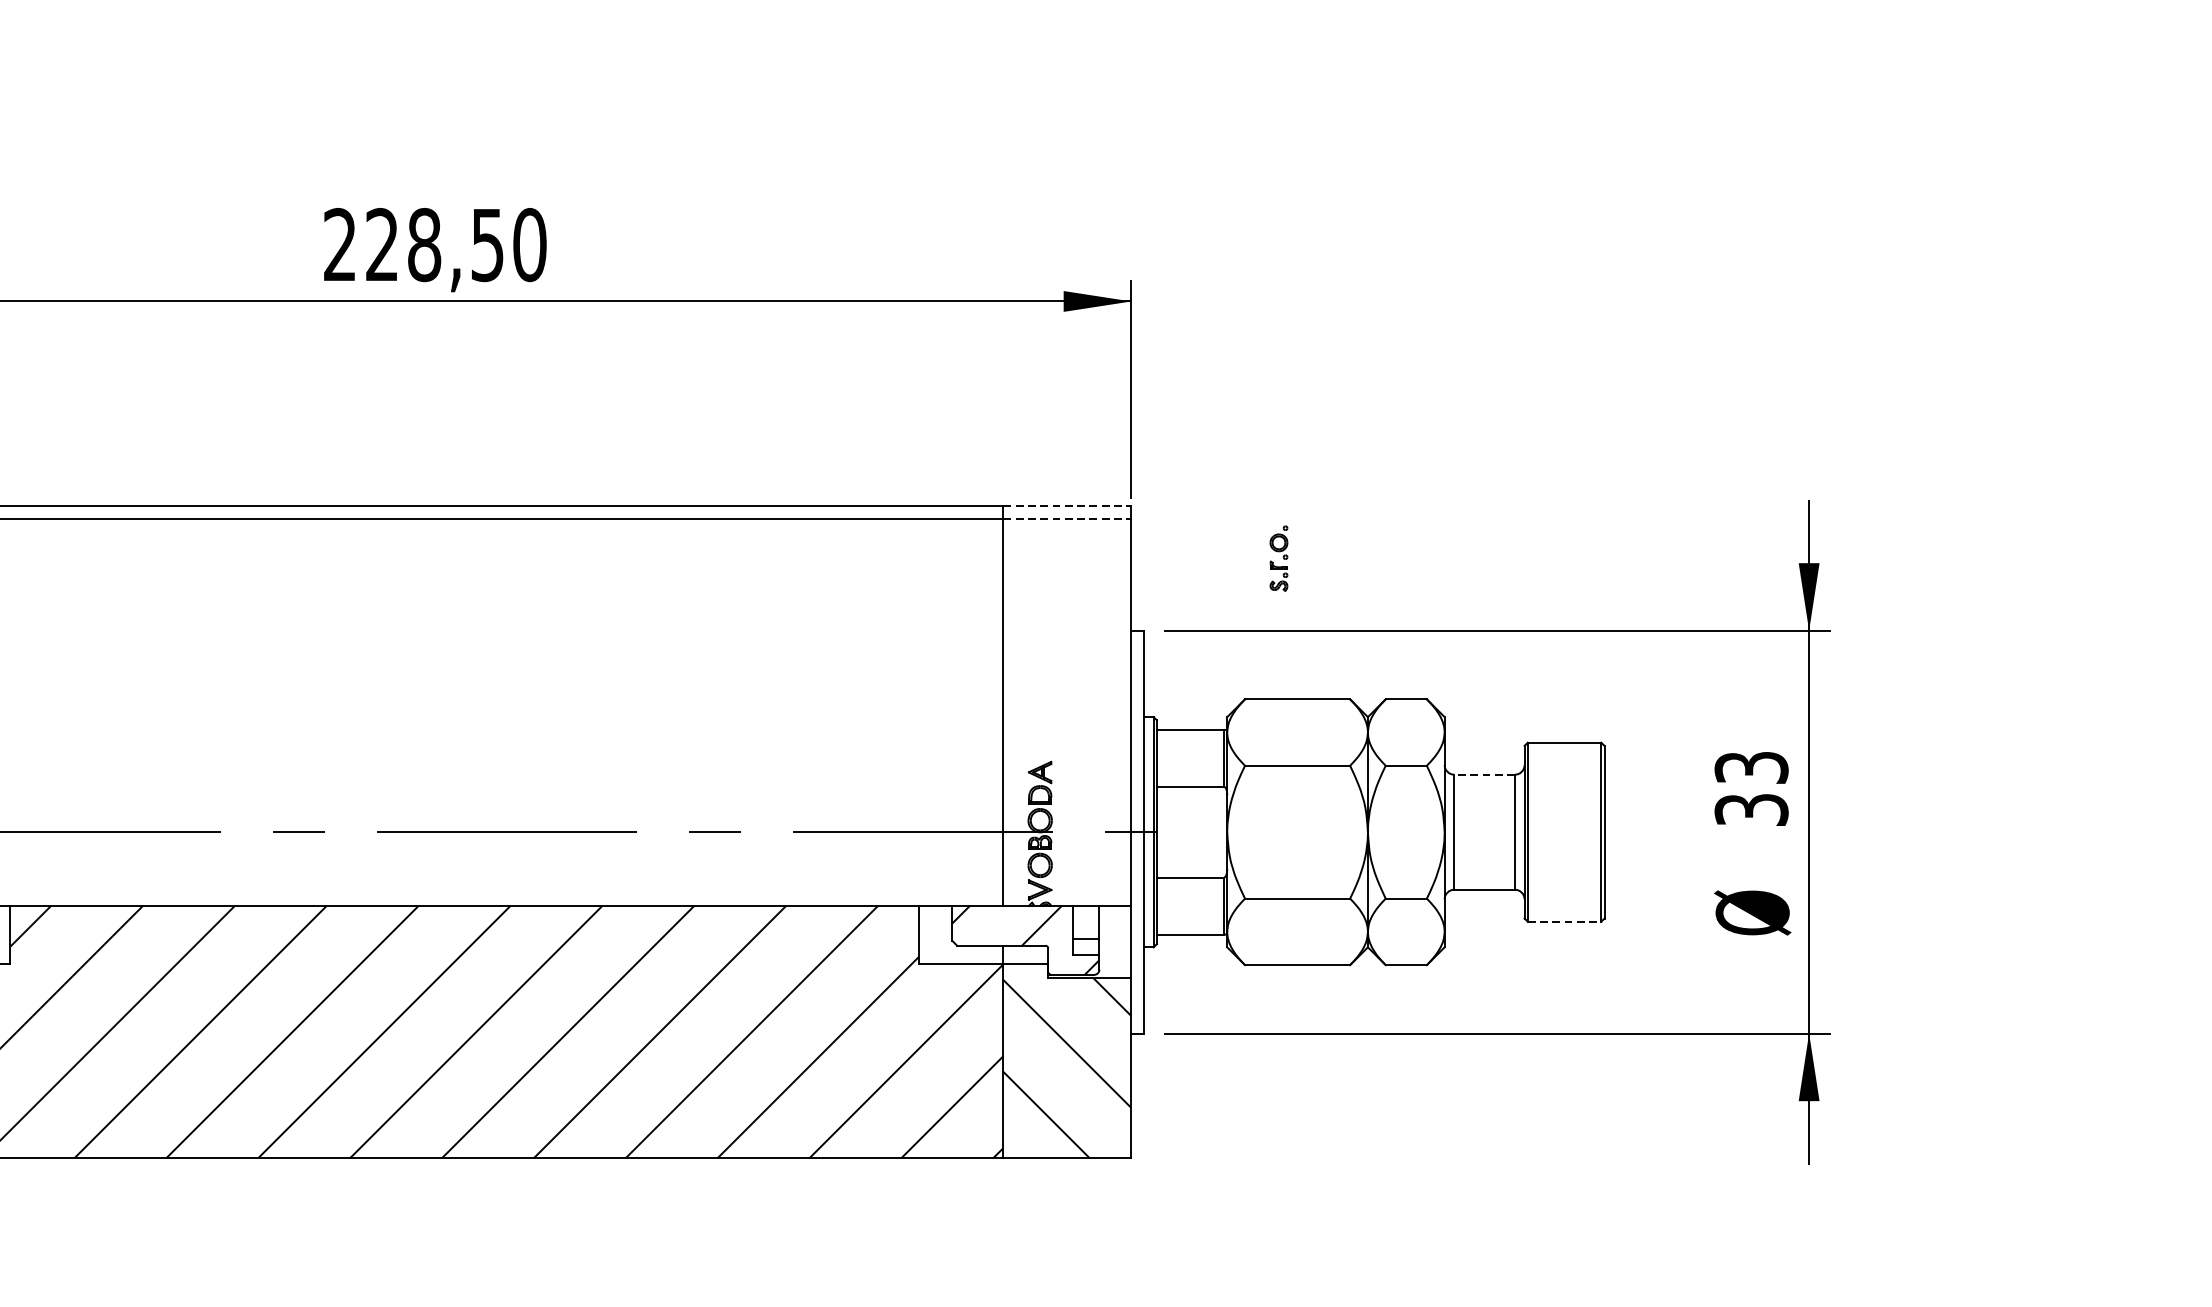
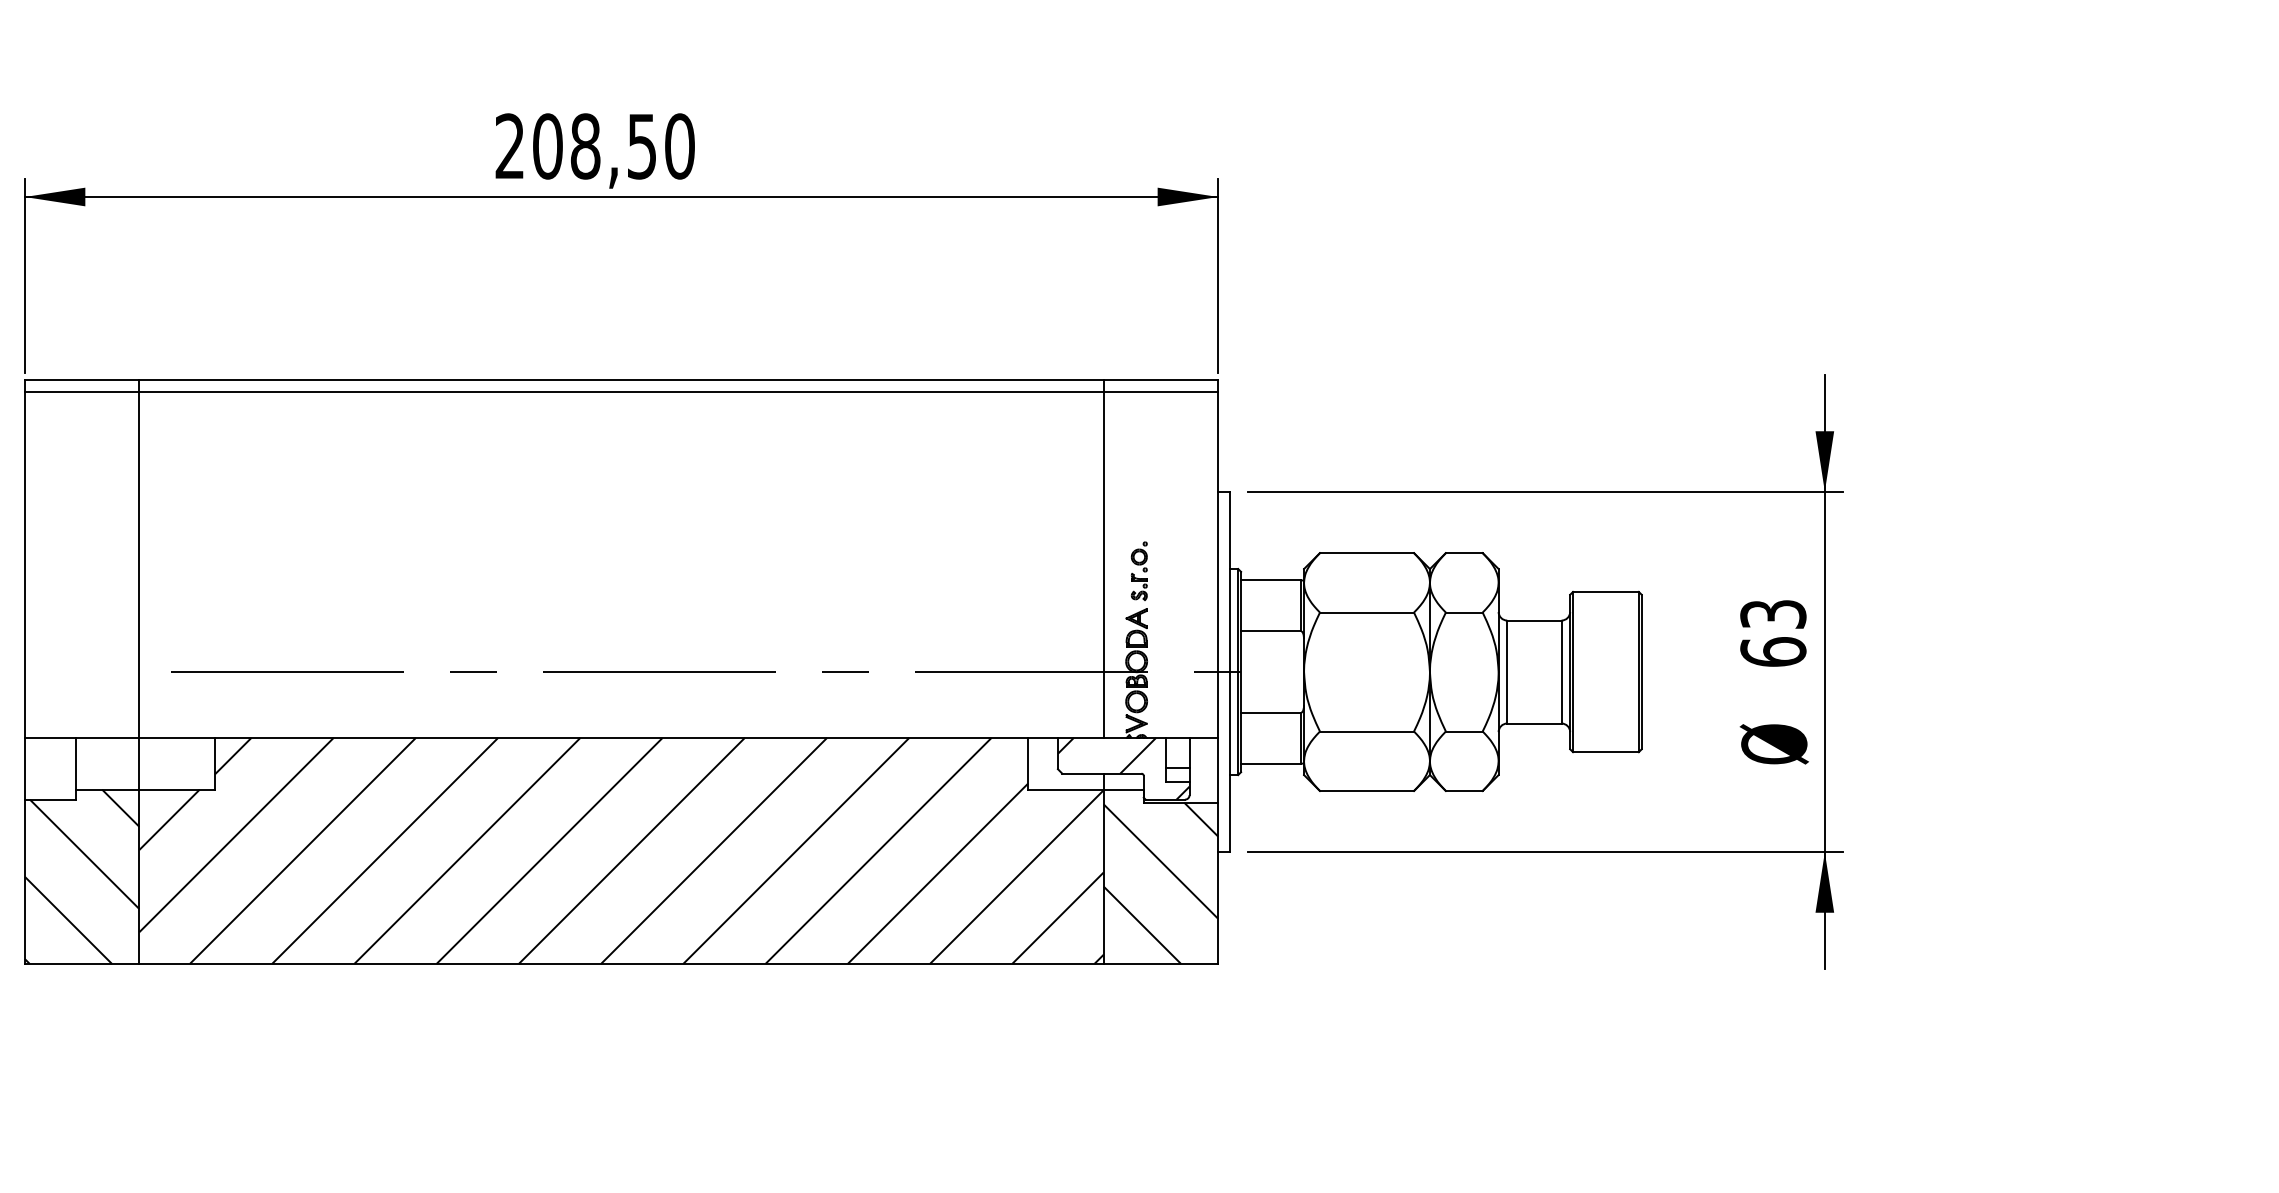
text: (381, 245) -> (547, 146), 228,50 -> 208,50
line: (1067, 506) -> (1161, 380), dashed -> solid
line: (1067, 518) -> (1161, 391), dashed -> solid
part: (1278, 557) -> (1138, 570), moved
line: (1483, 774) -> (1533, 620), dashed -> solid
text: (1751, 809) -> (1773, 651), 33 -> 63
line: (1564, 922) -> (1605, 752), dashed -> solid

